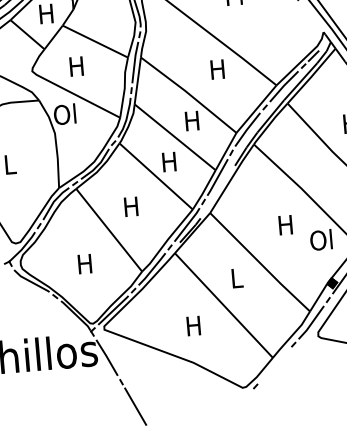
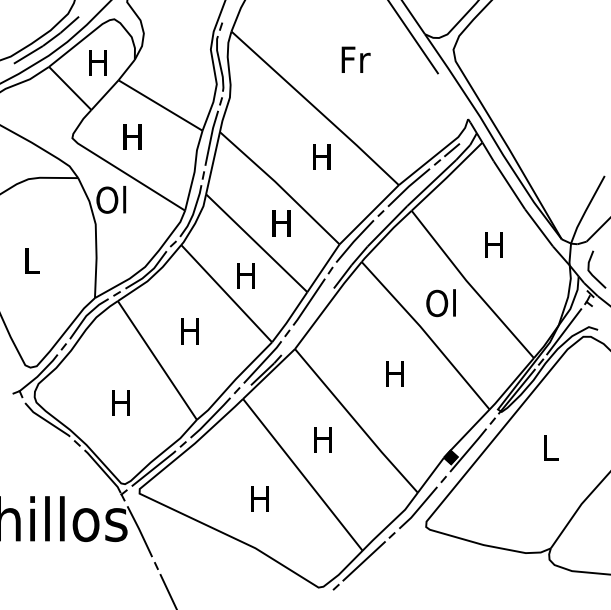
text: (320, 240) -> (440, 303), moved
text: (236, 278) -> (322, 439), L -> H
line: (274, 365) -> (363, 561), added

